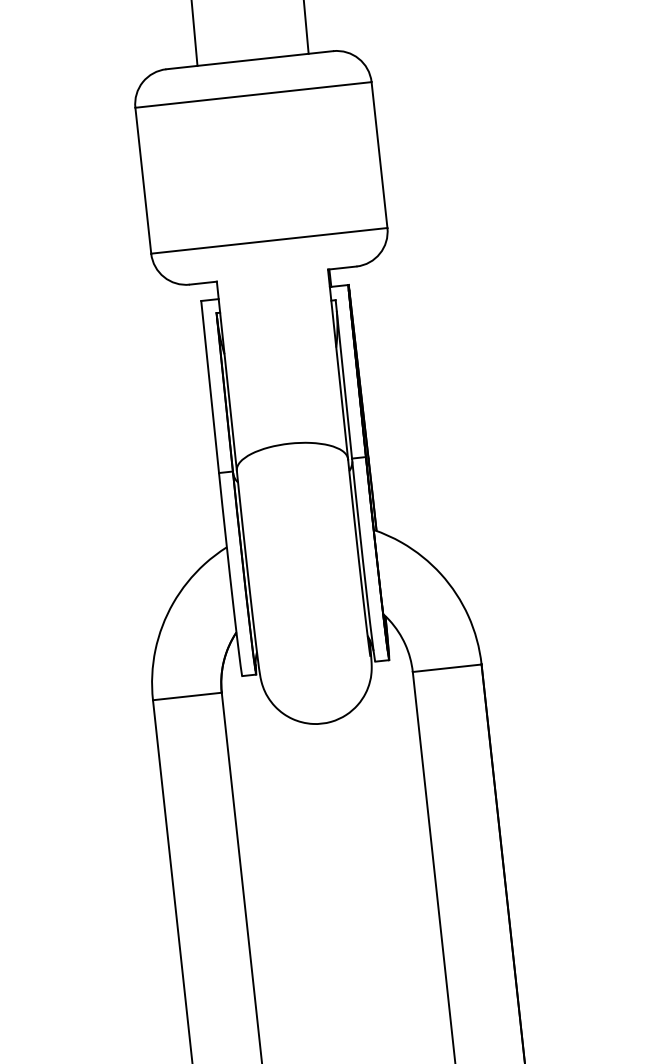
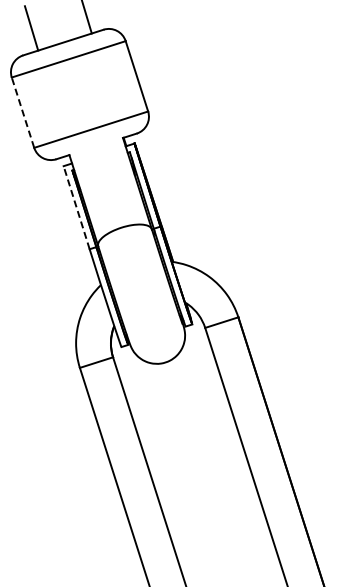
line: (144, 180) -> (23, 112), solid -> dashed
line: (209, 386) -> (76, 207), solid -> dashed

